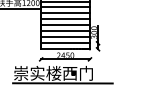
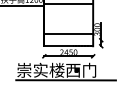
line: (65, 13) -> (68, 10), removed
line: (65, 19) -> (68, 16), removed
line: (65, 25) -> (68, 22), removed
line: (65, 31) -> (68, 28), removed
line: (65, 43) -> (68, 40), removed

